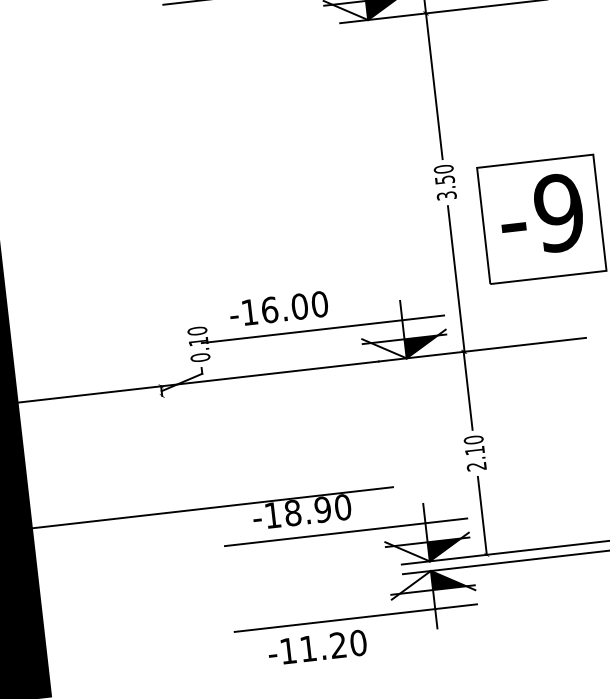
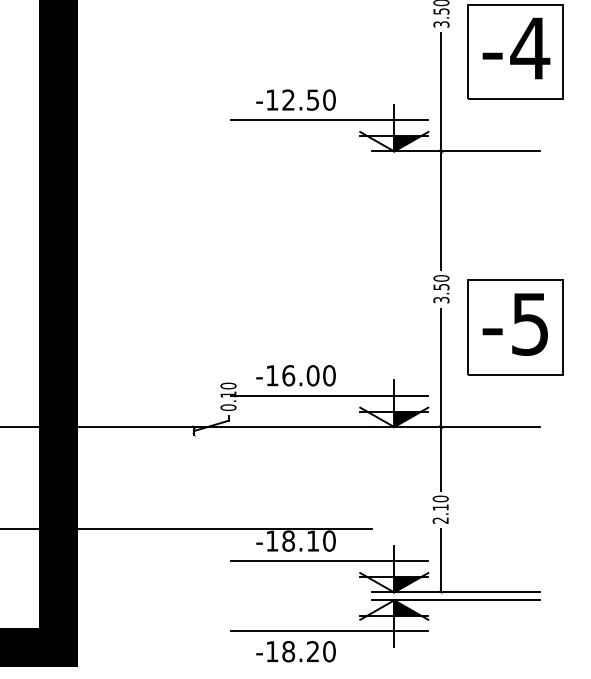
text: (559, 212) -> (530, 323), -9 -> -5
text: (322, 508) -> (312, 540), -18.90 -> -18.10
text: (308, 648) -> (288, 651), -11.20 -> -18.20

